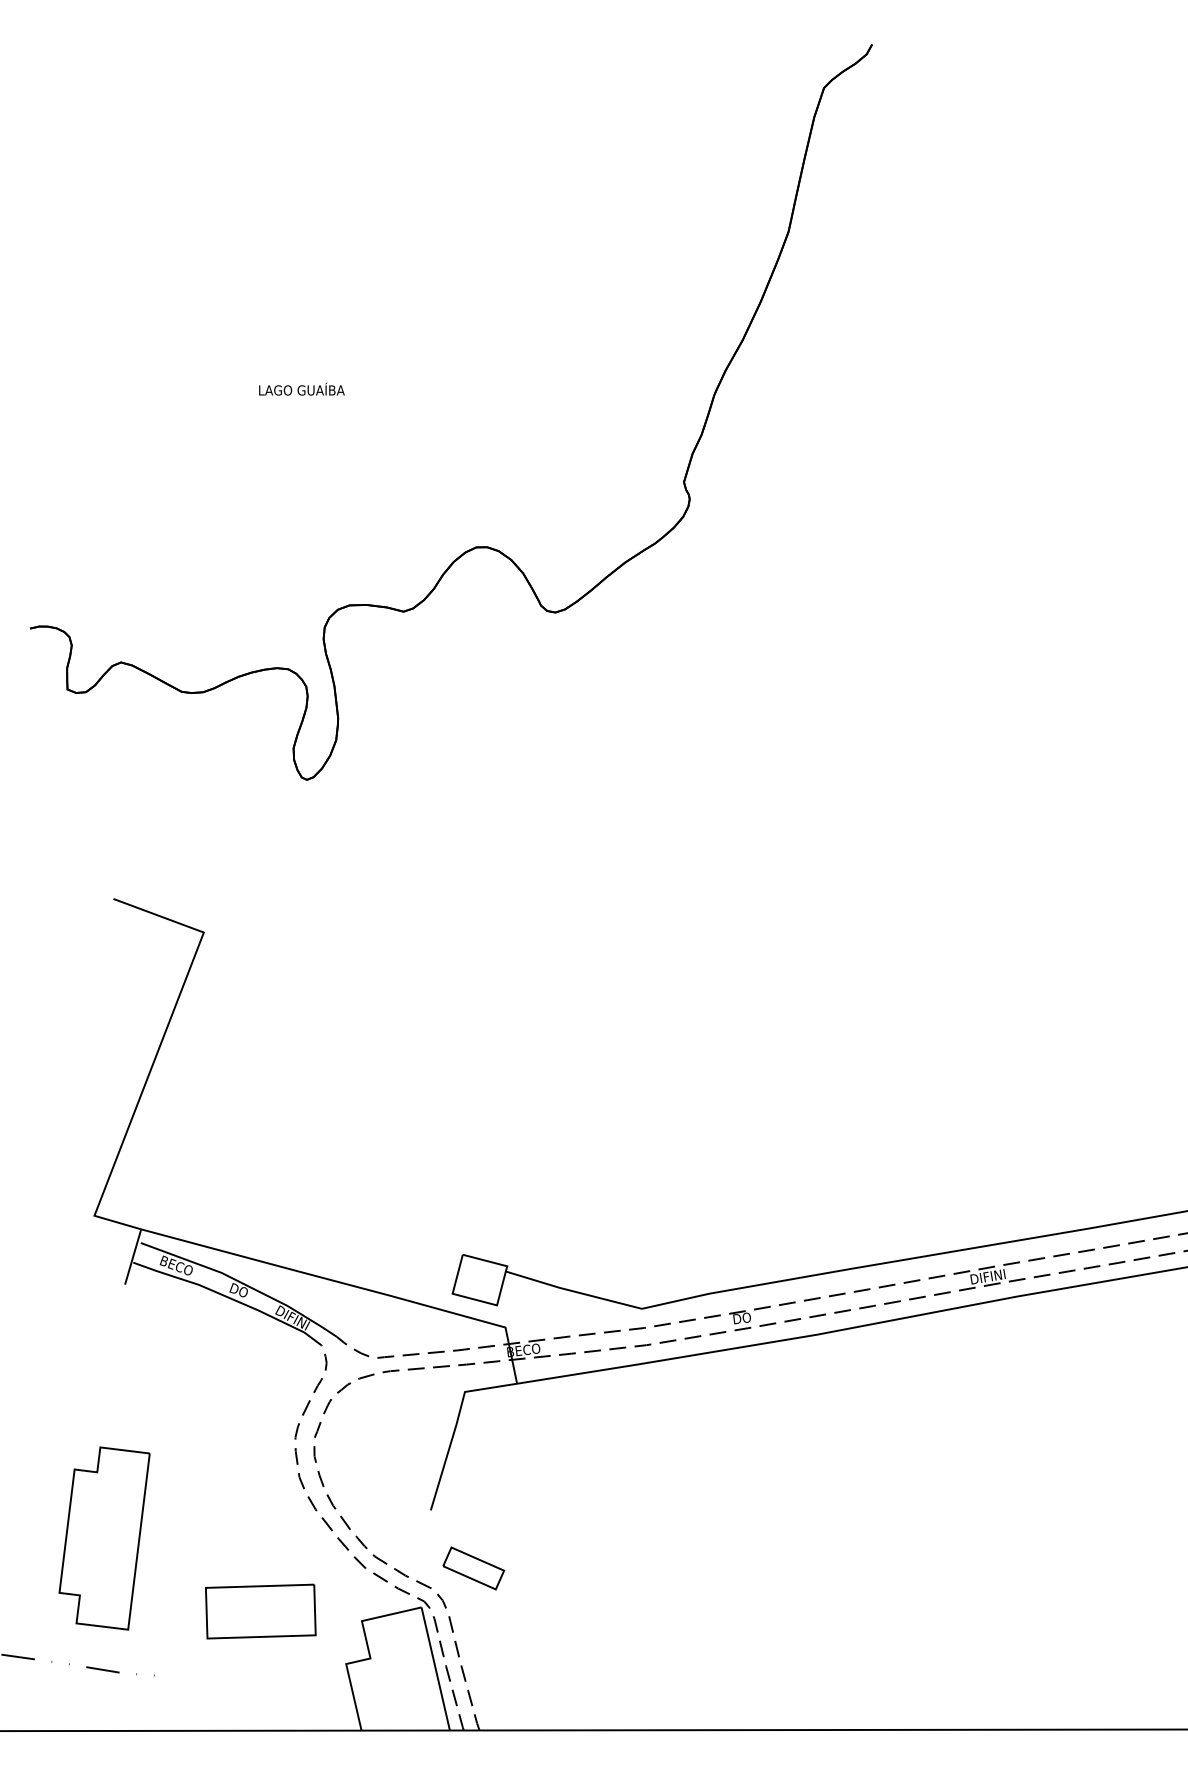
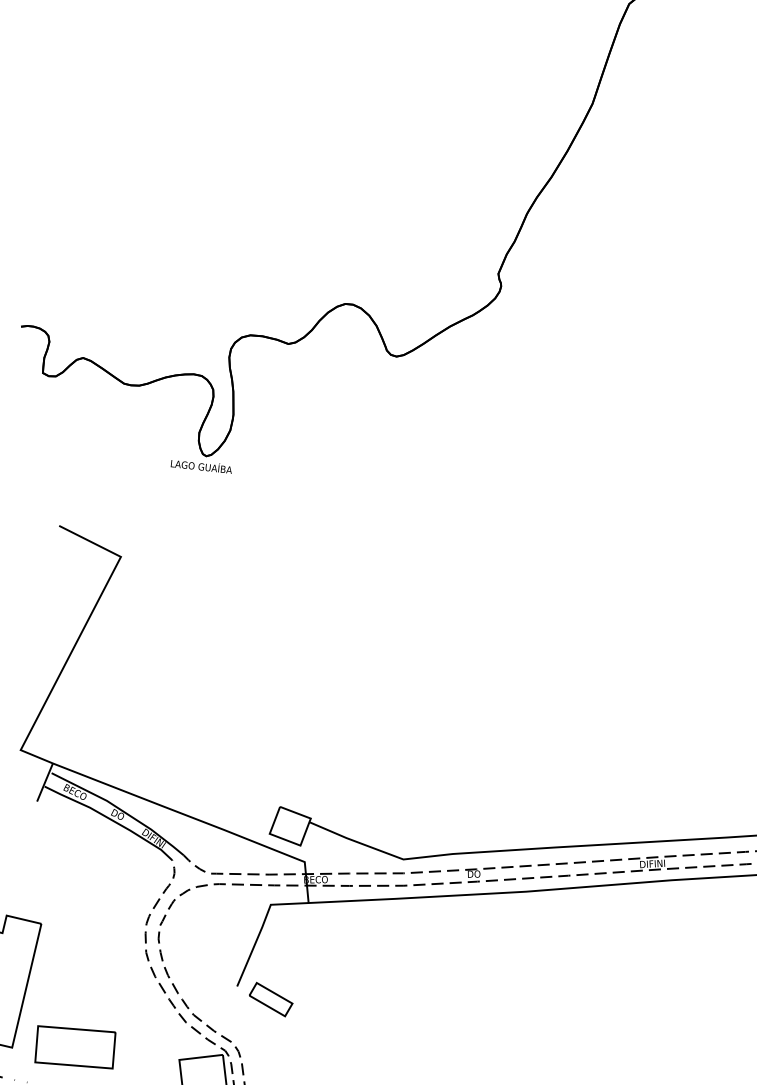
text: (301, 388) -> (201, 465), moved
part: (473, 1568) -> (270, 999), moved
part: (260, 1611) -> (75, 1047), moved

